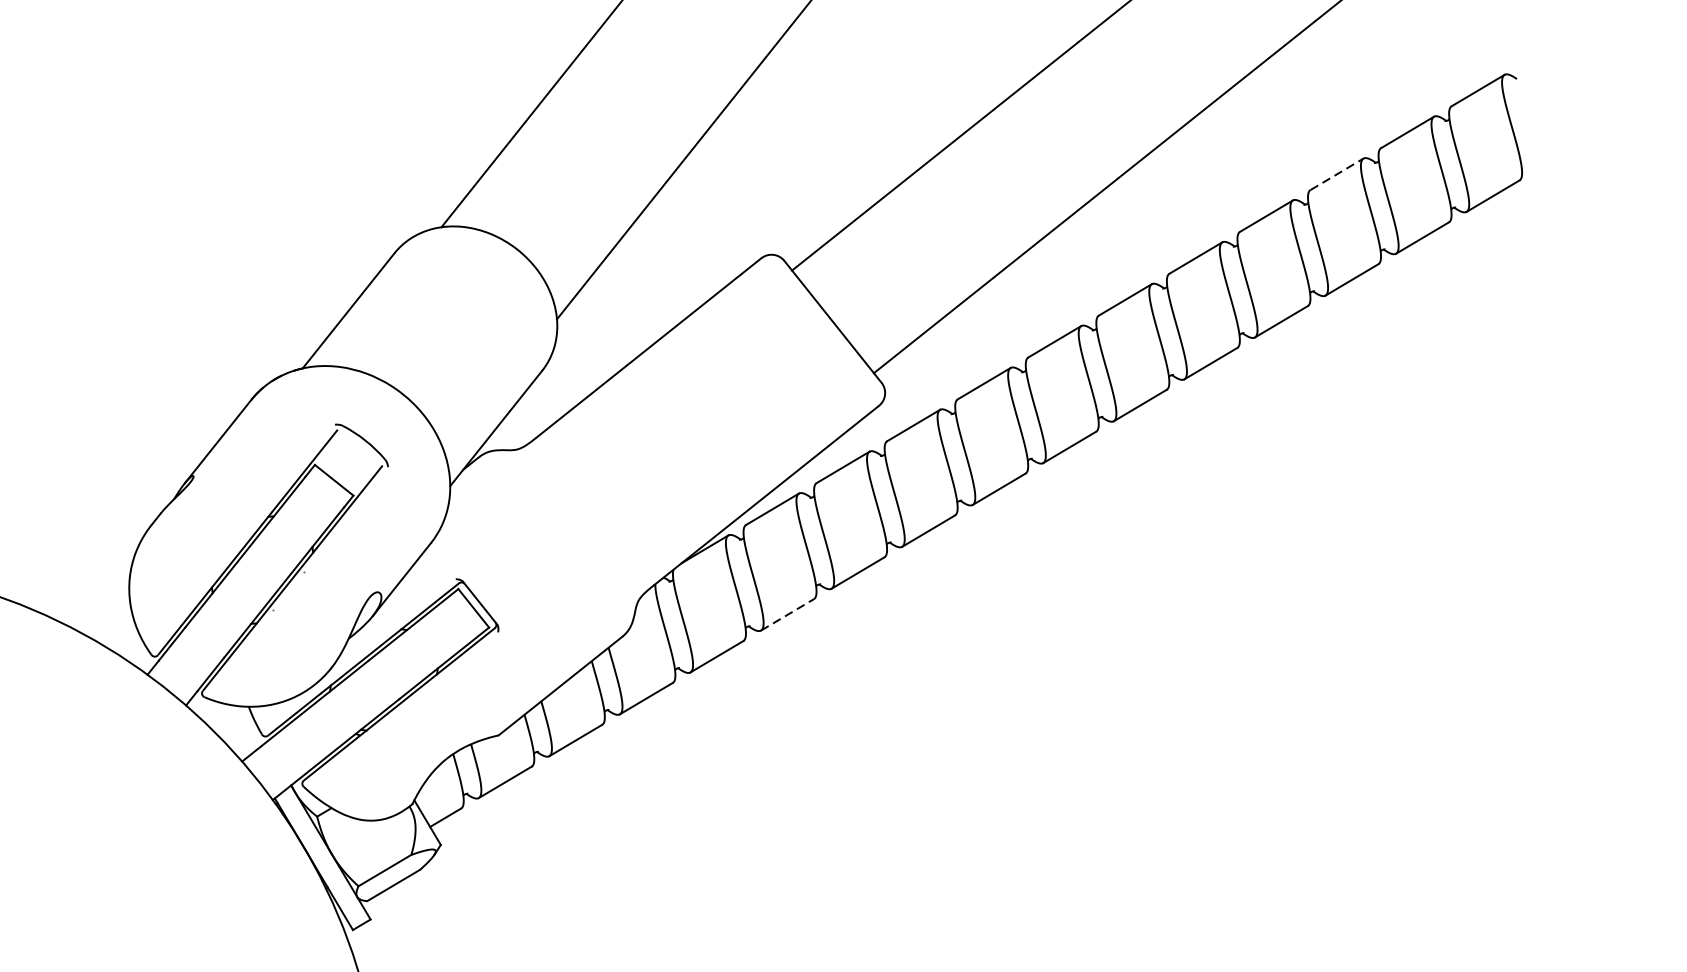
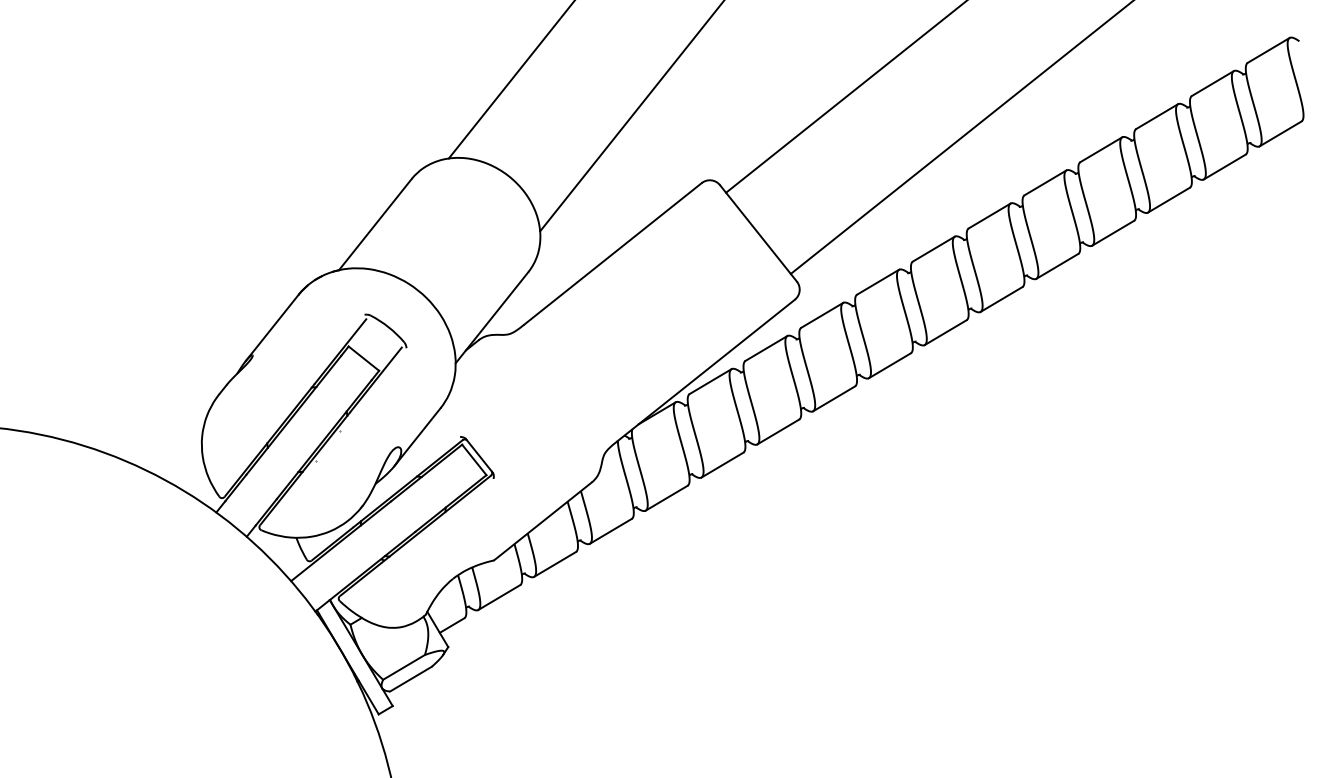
line: (1337, 174) -> (1157, 116), dashed -> solid
line: (787, 614) -> (722, 464), dashed -> solid

